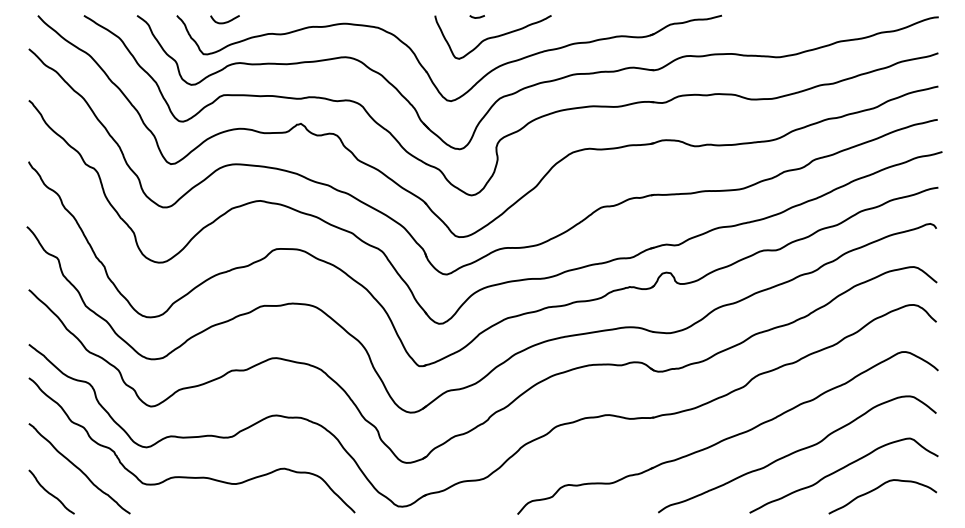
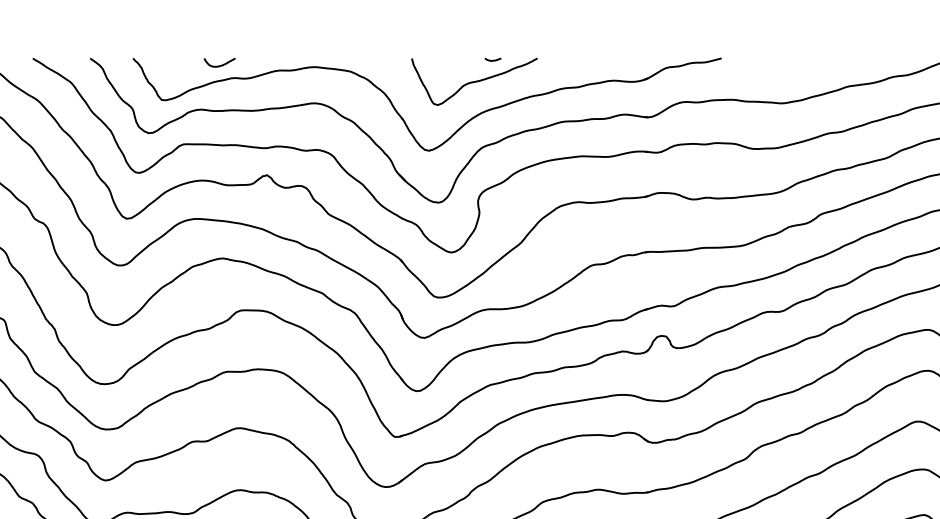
curve: (477, 16) -> (493, 59), moved
curve: (225, 21) -> (220, 64), moved

